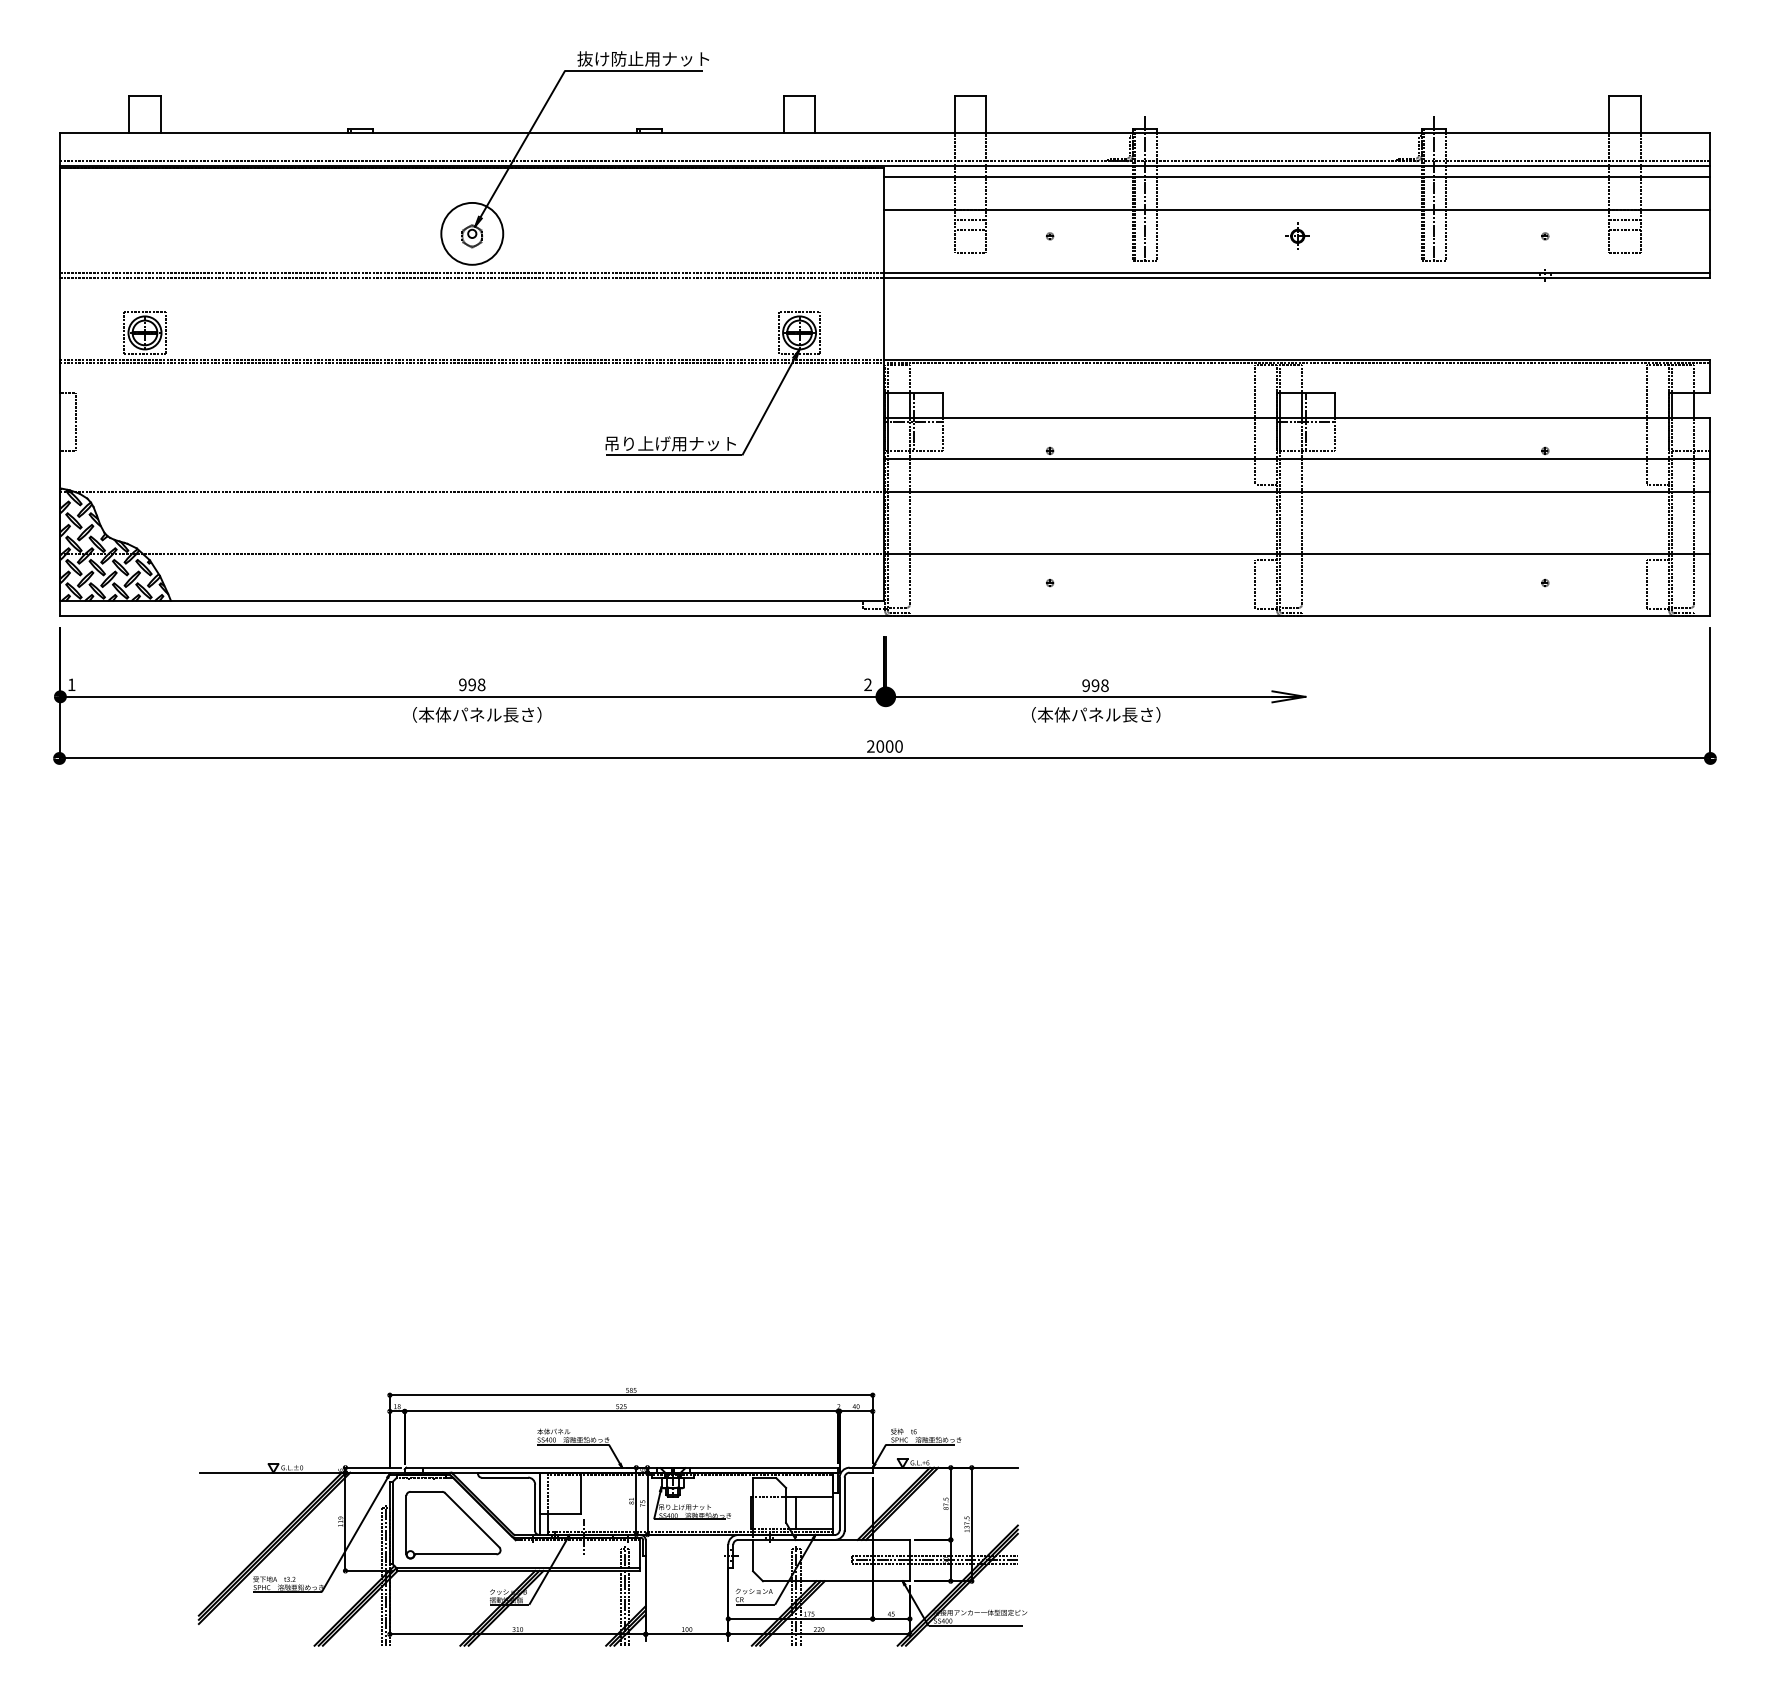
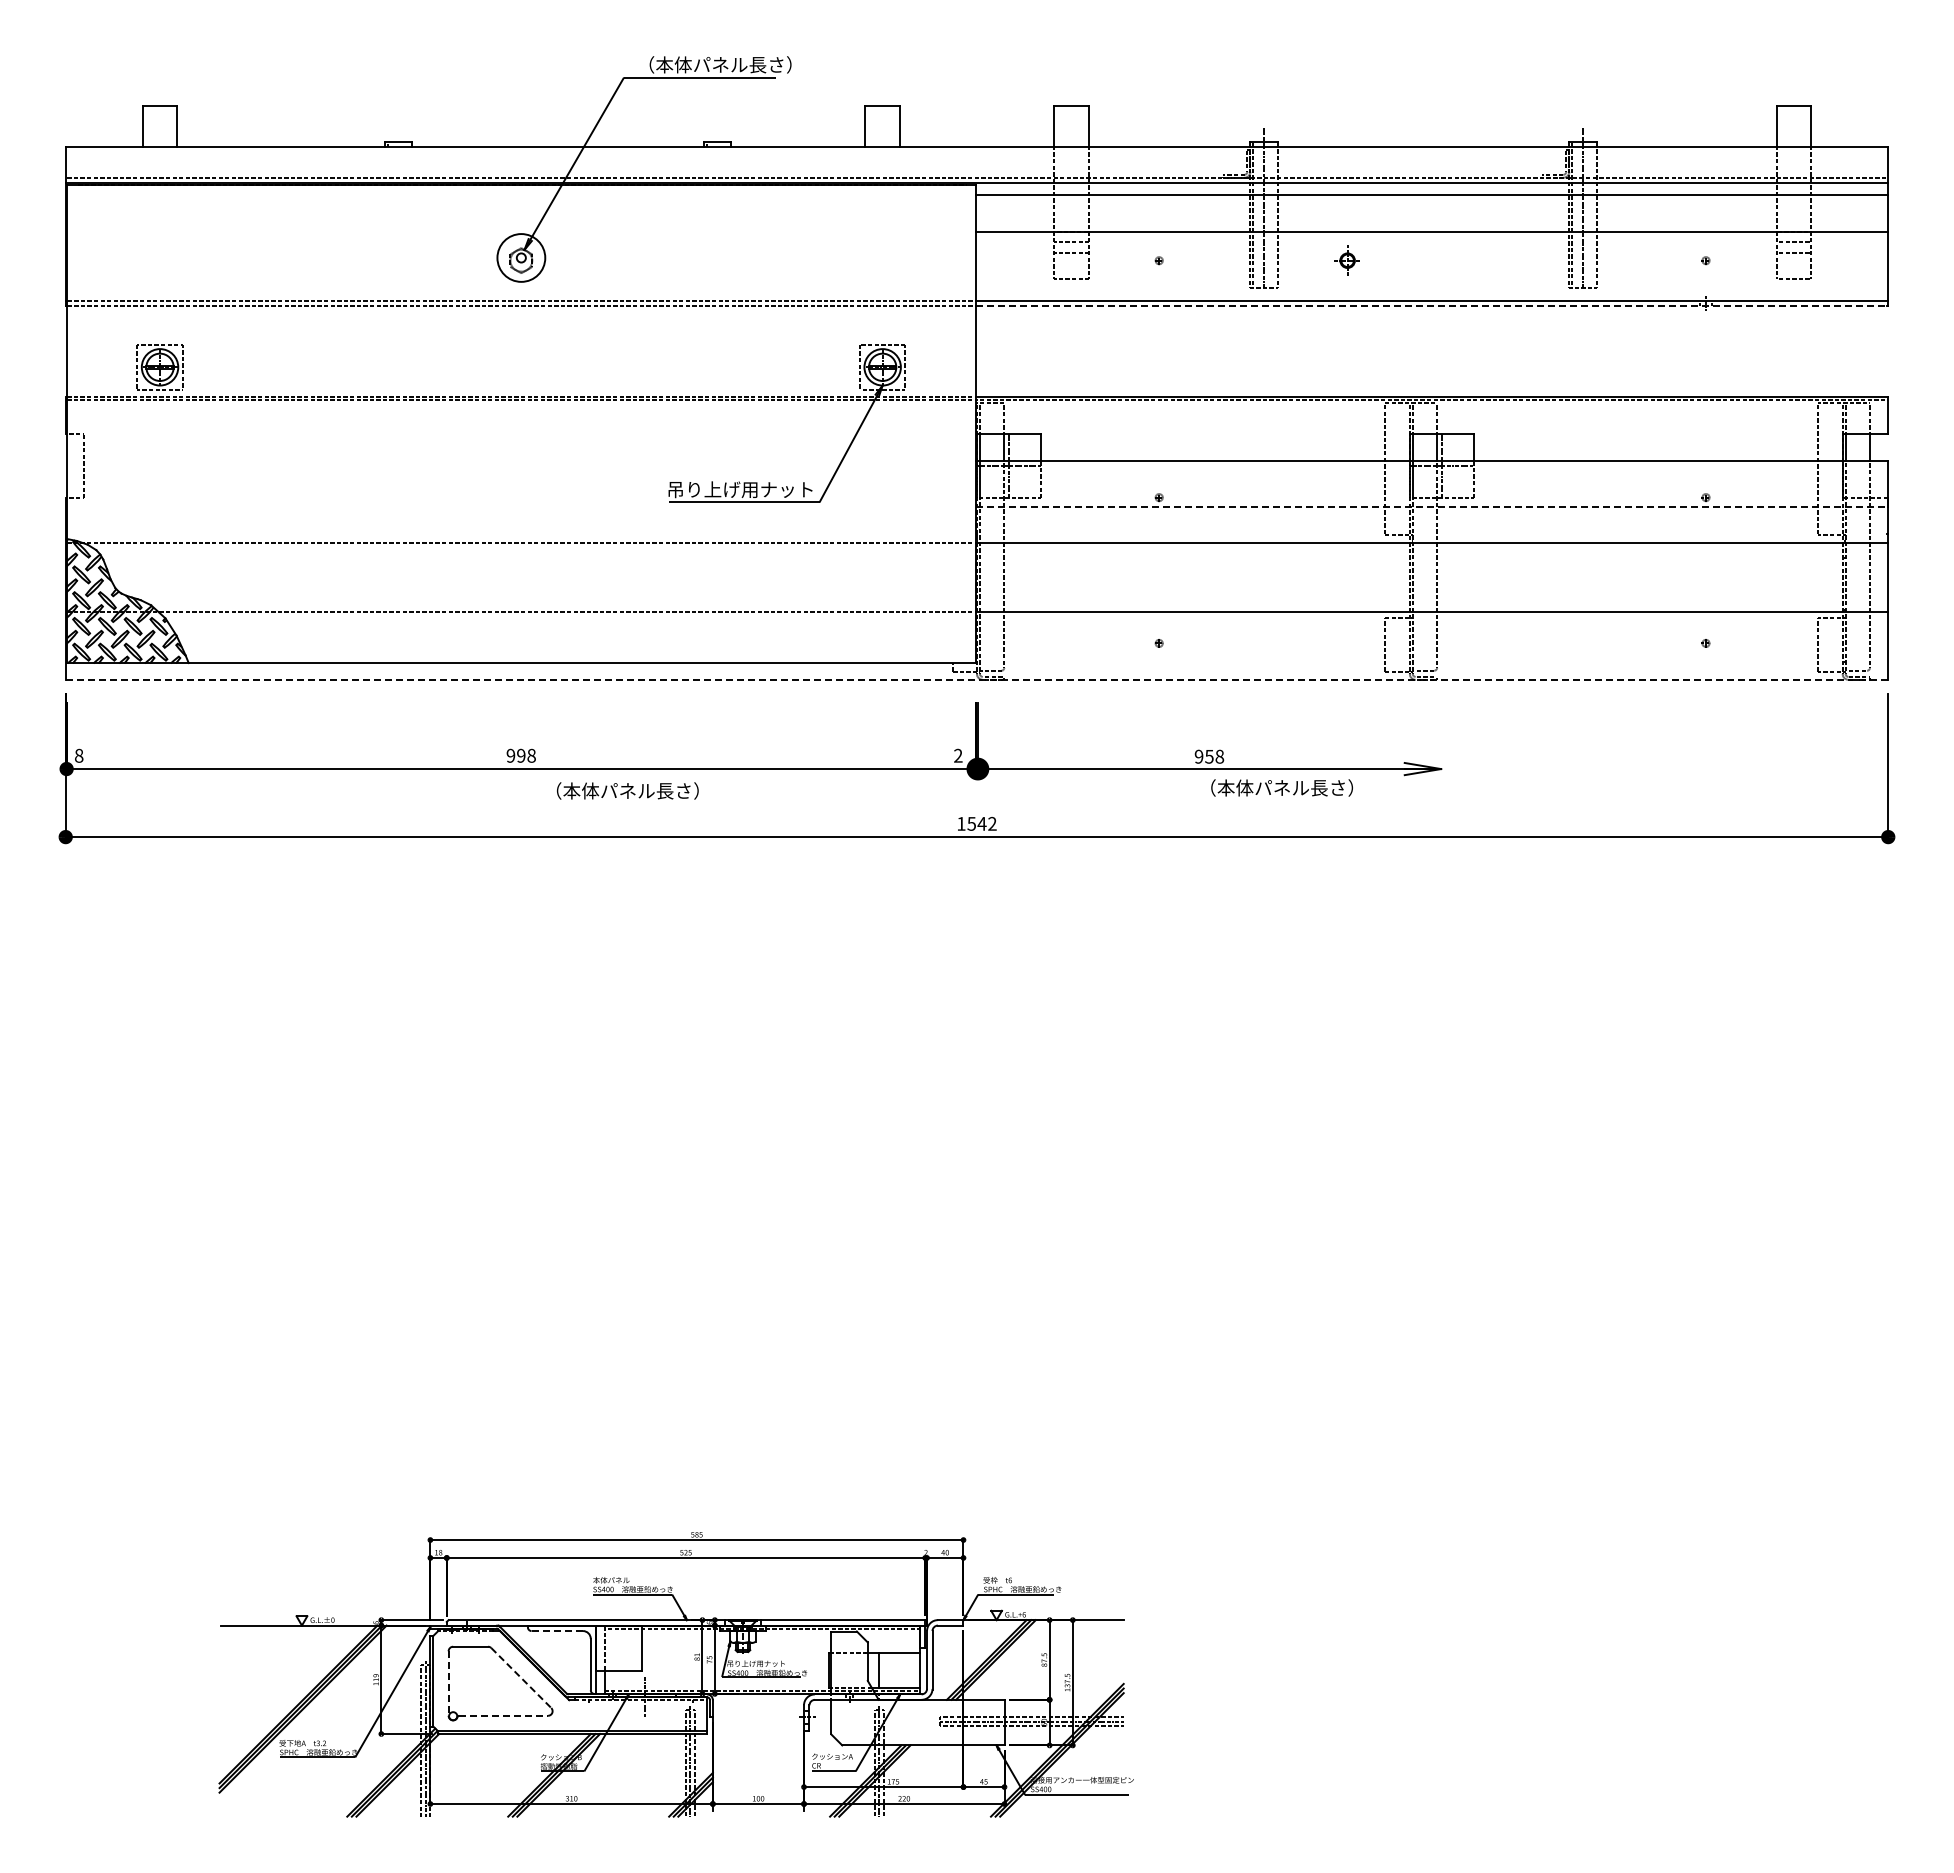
text: (647, 58) -> (714, 64), 抜け防止用ナット -> （本体パネル長さ）
circle: (472, 233) -> (521, 257), size x0.7
part: (1296, 236) -> (1346, 260), moved
line: (1297, 277) -> (1432, 306), solid -> dashed
line: (1297, 459) -> (1432, 506), solid -> dashed
line: (885, 615) -> (977, 679), solid -> dashed
text: (72, 684) -> (79, 755), 1 -> 8
text: (1095, 685) -> (1209, 756), 998 -> 958
text: (476, 714) -> (627, 790), moved
text: (1095, 714) -> (1281, 787), moved
text: (884, 746) -> (976, 823), 2000 -> 1542
line: (505, 1478) -> (557, 1631), solid -> dashed
line: (472, 1520) -> (521, 1678), solid -> dashed
line: (406, 1526) -> (448, 1684), solid -> dashed
line: (457, 1554) -> (504, 1715), solid -> dashed

